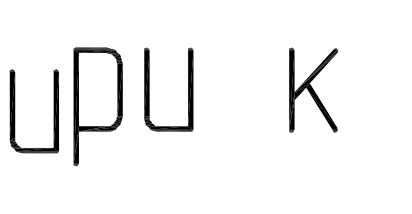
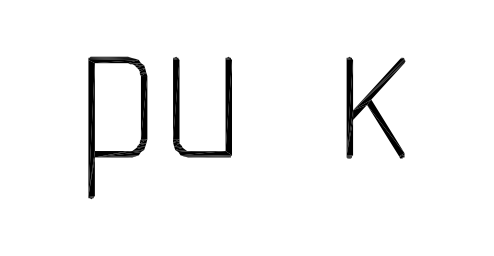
part: (15, 111) -> (18, 133), removed

